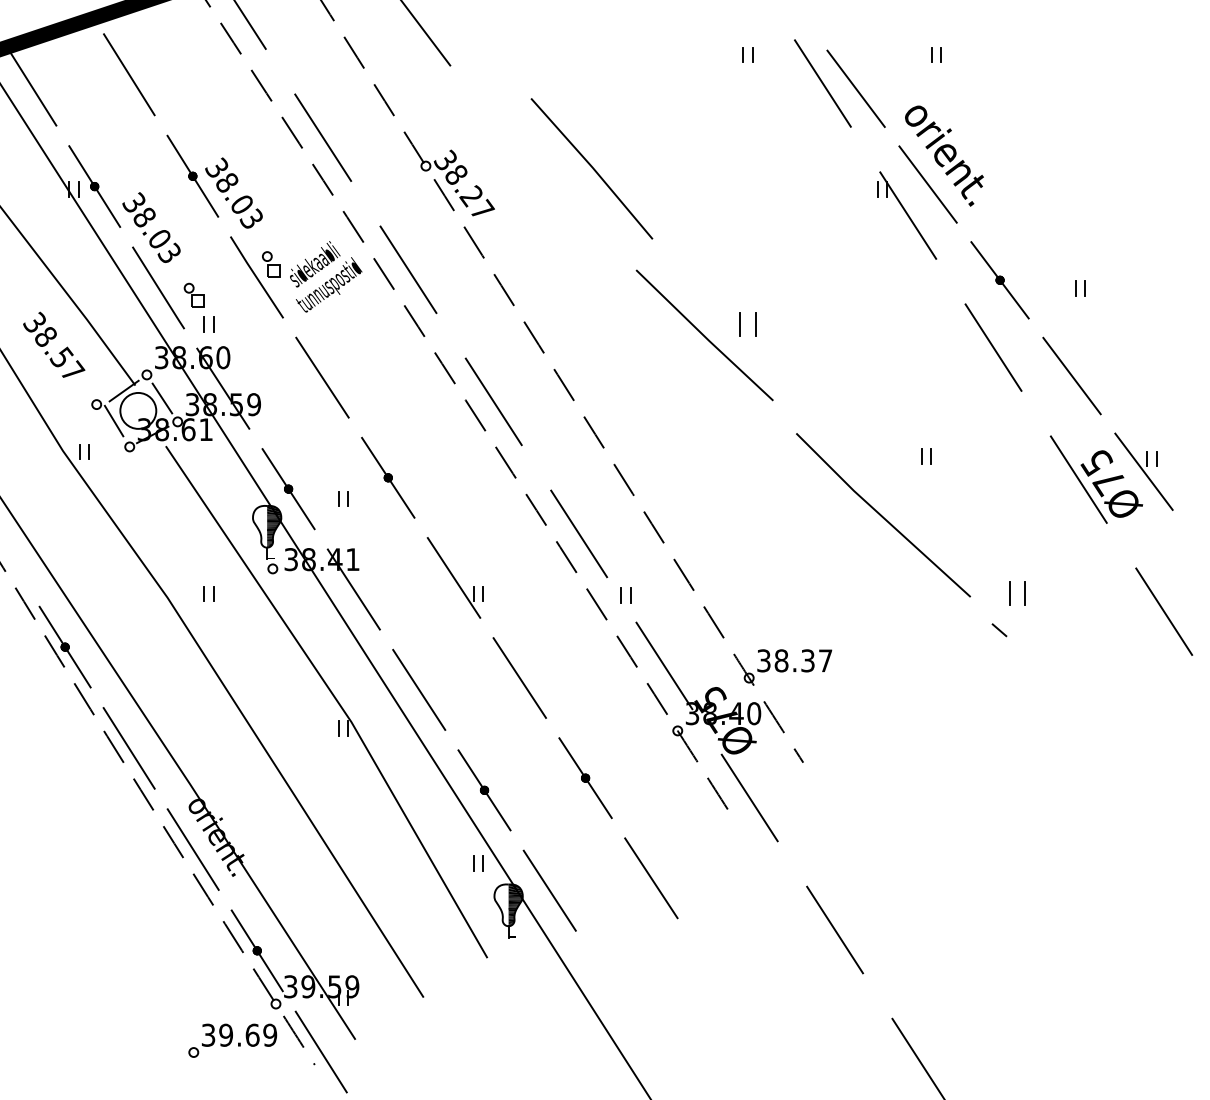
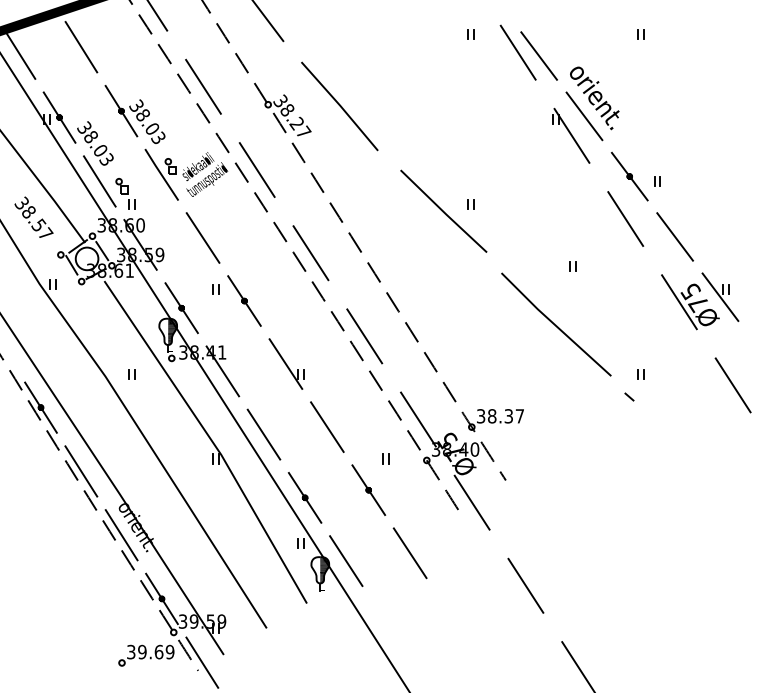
part: (936, 54) -> (640, 34), moved
line: (591, 168) -> (339, 106), moved
part: (1080, 288) -> (657, 181), moved
part: (747, 324) -> (470, 204), size x0.62
part: (926, 456) -> (572, 266), moved
part: (342, 499) -> (215, 289), moved
part: (624, 594) -> (385, 458), moved
part: (1017, 594) -> (640, 374), size x0.62

